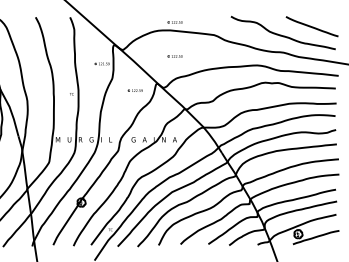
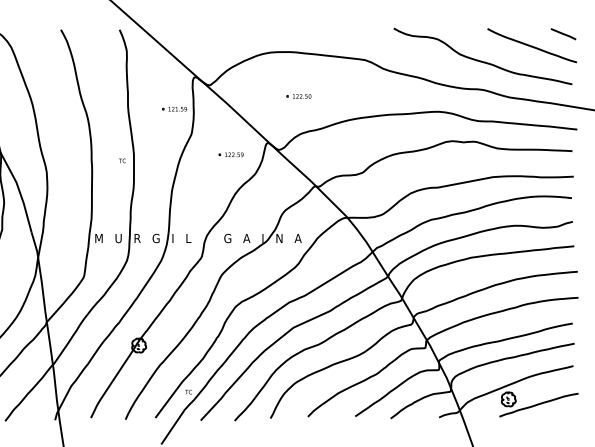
line: (330, 19) -> (563, 33), added
line: (174, 22) -> (297, 38), removed

